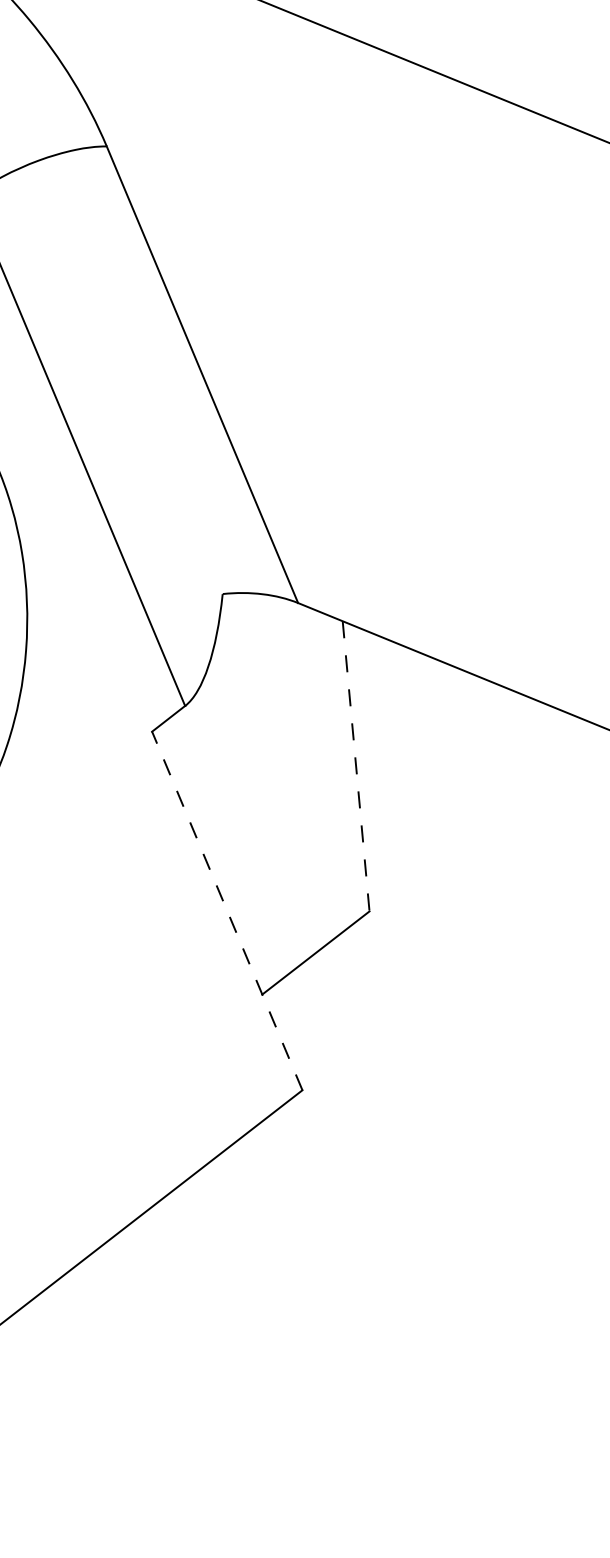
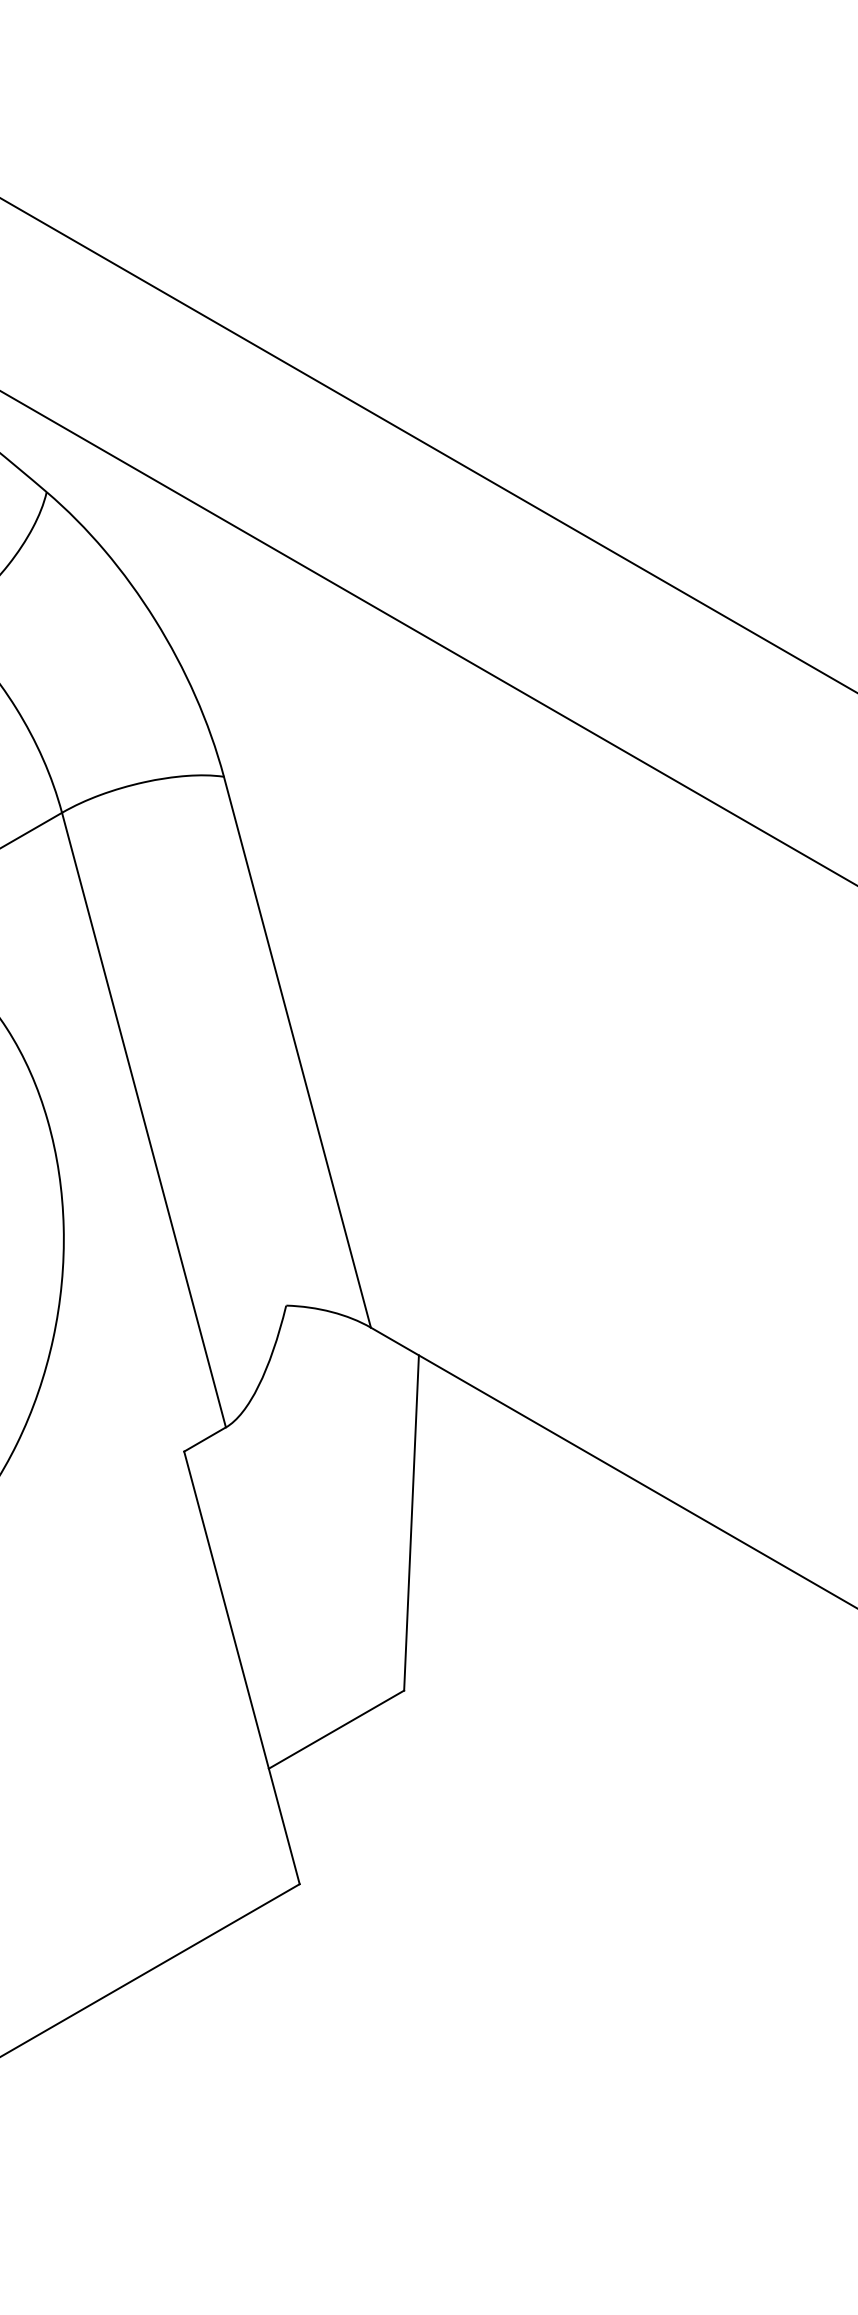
line: (356, 766) -> (411, 1523), dashed -> solid
line: (226, 910) -> (241, 1667), dashed -> solid

